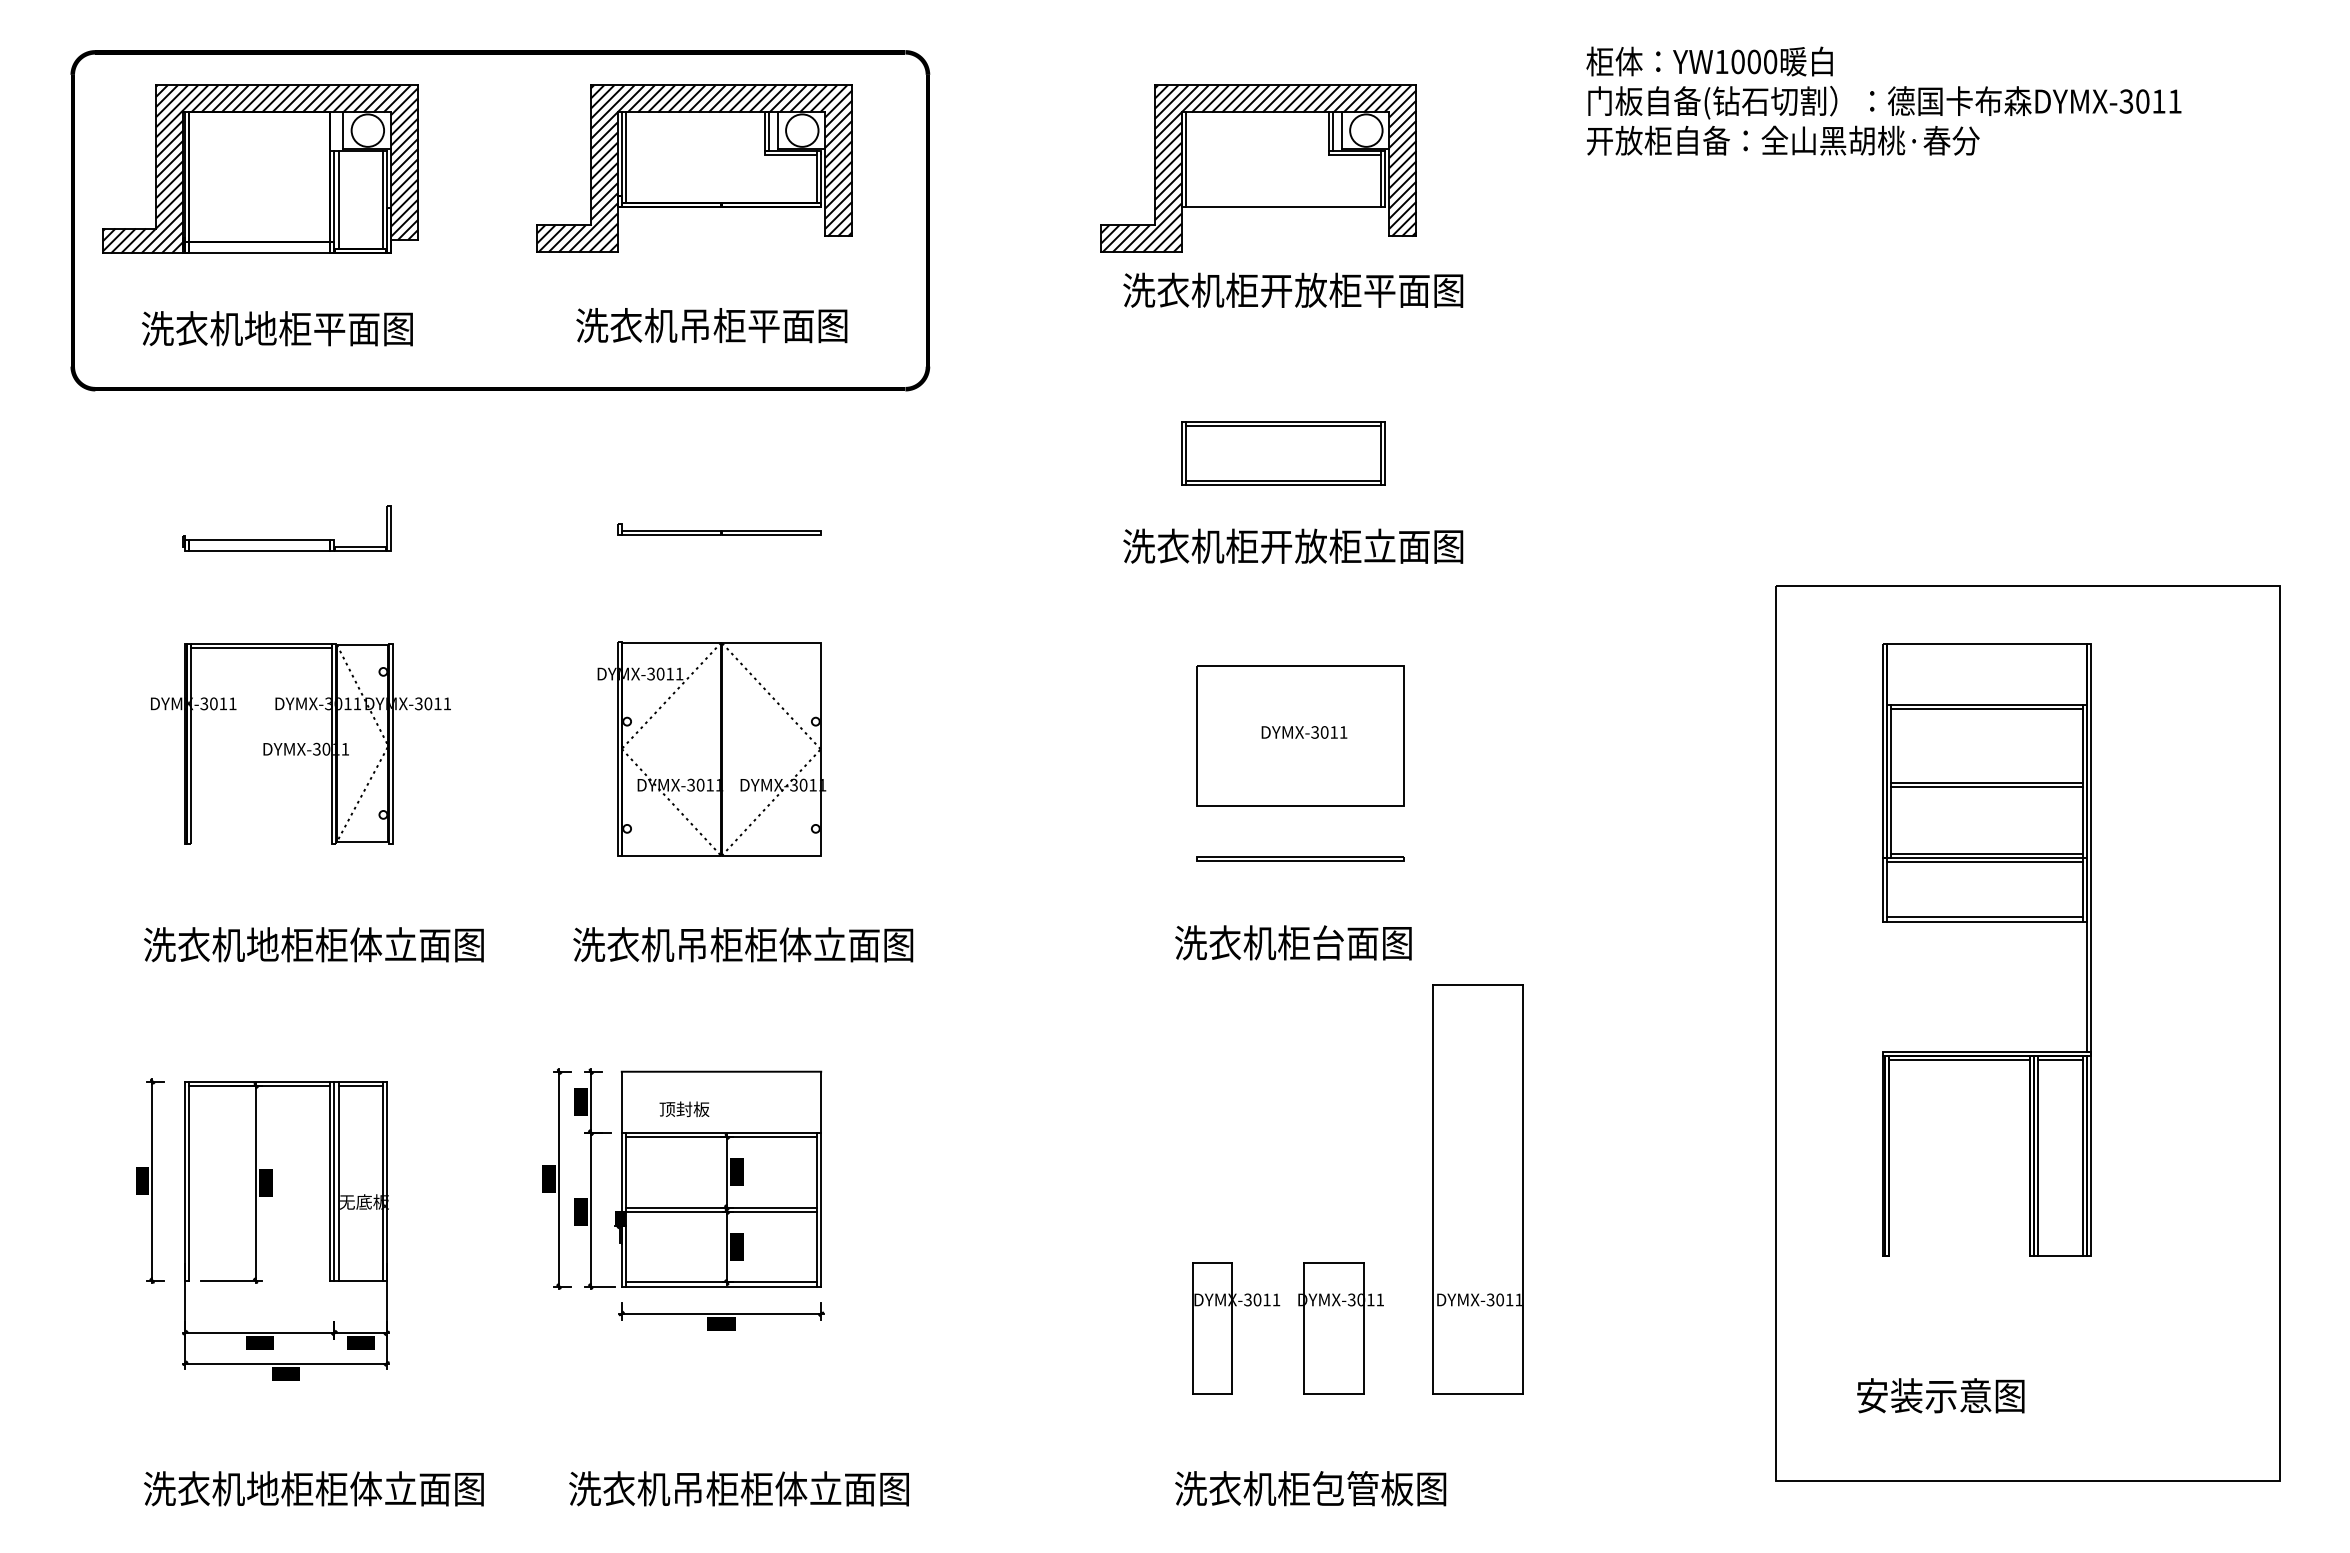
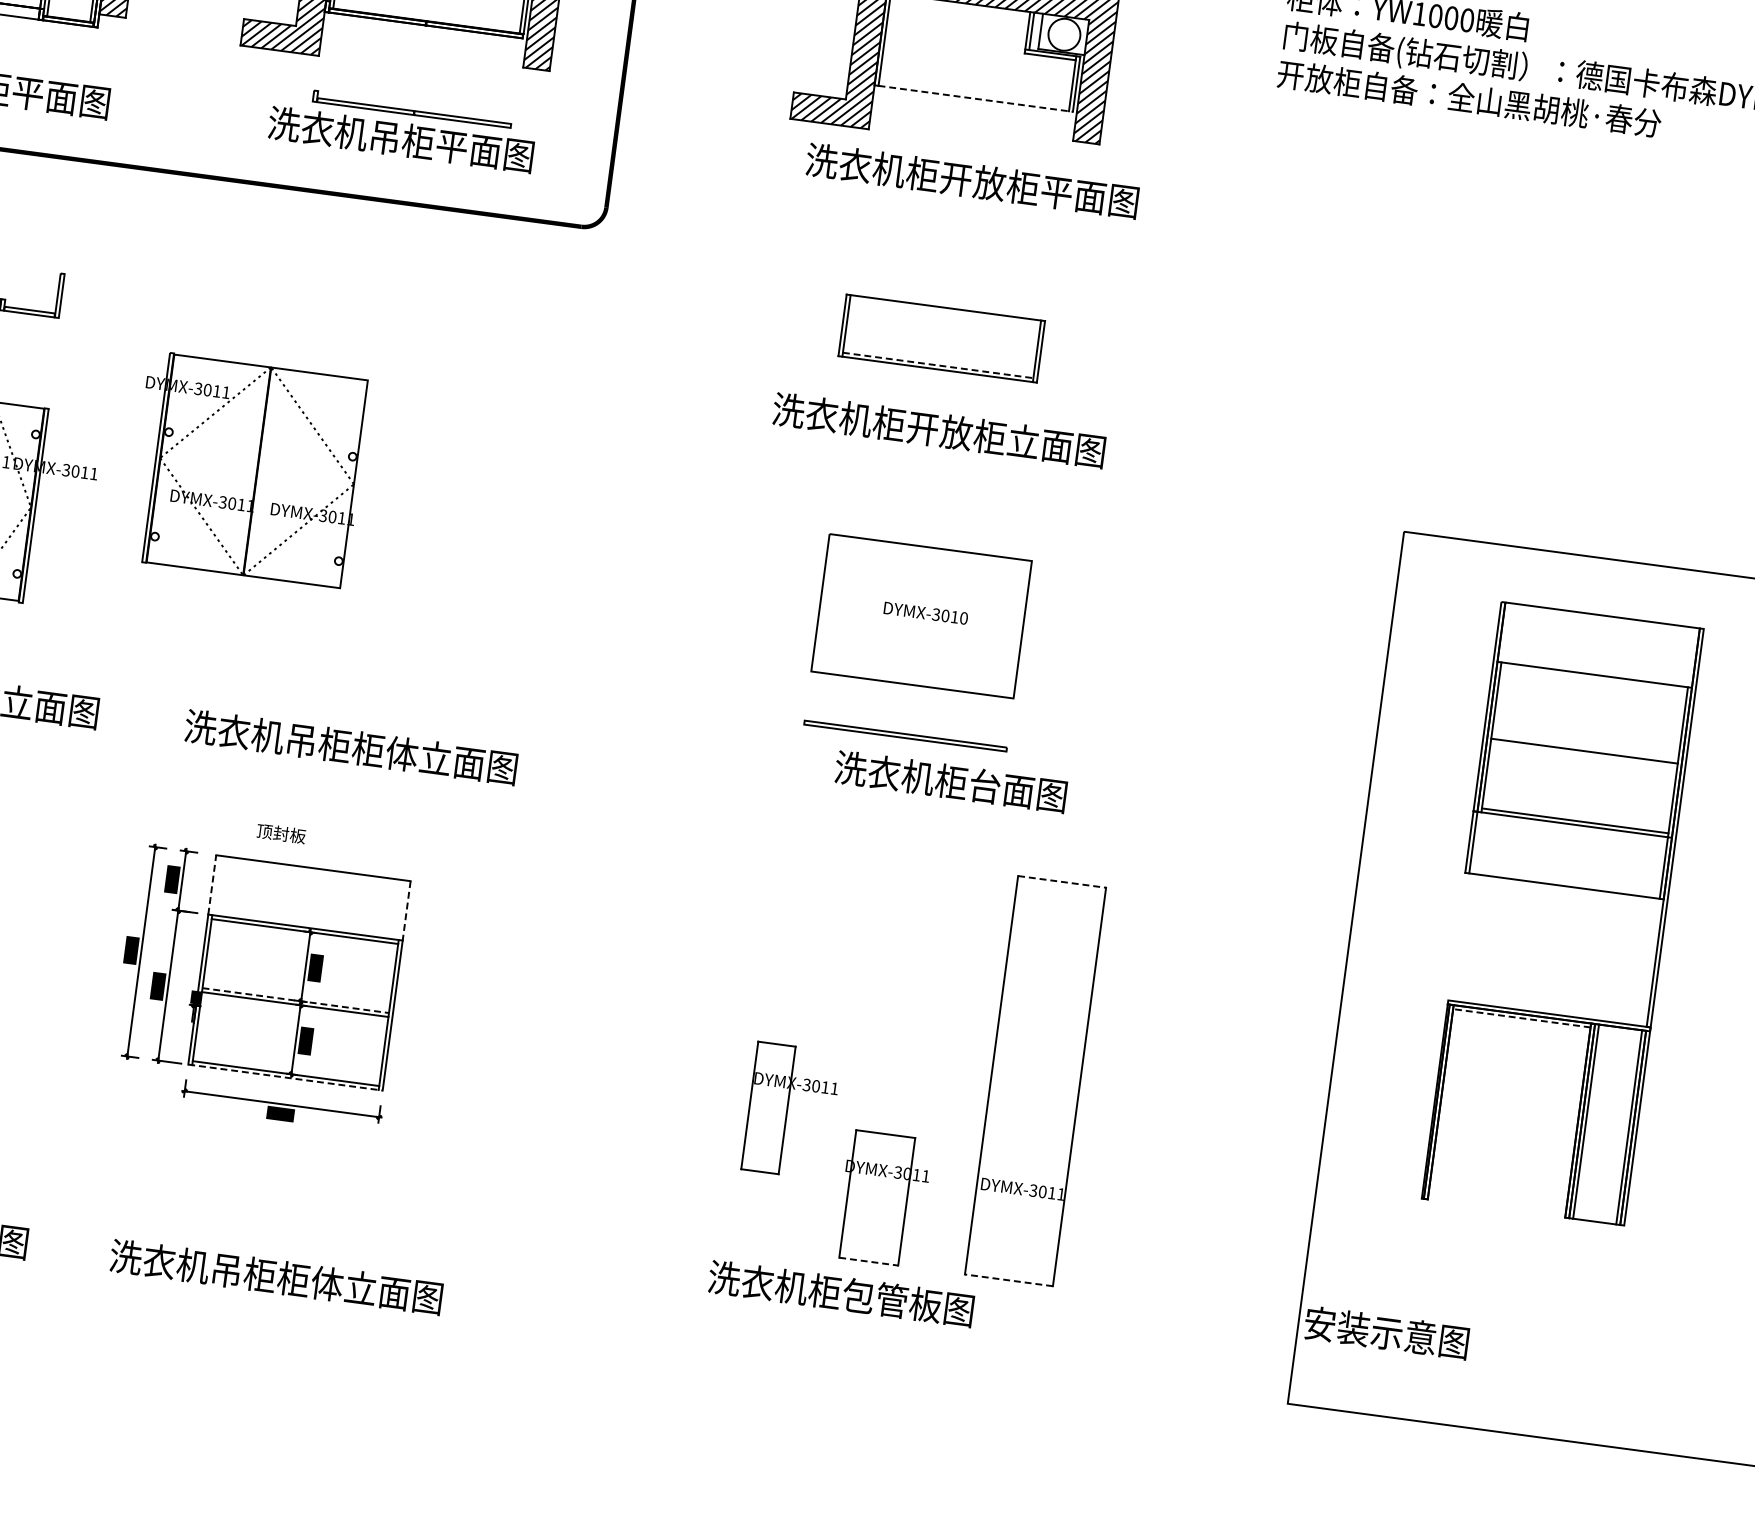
line: (1285, 207) -> (975, 99), solid -> dashed
line: (1283, 425) -> (945, 311), removed
line: (1283, 480) -> (938, 365), solid -> dashed
part: (719, 529) -> (412, 109), moved
line: (1986, 708) -> (1593, 678), removed
text: (1343, 732) -> (963, 618), DYMX-3011 -> DYMX-3010
part: (711, 748) -> (247, 469), moved
line: (1986, 786) -> (1583, 754), removed
line: (1984, 862) -> (1571, 828), removed
line: (1984, 917) -> (1564, 882), removed
text: (1293, 942) -> (951, 781), moved
line: (1478, 984) -> (1062, 881), solid -> dashed
line: (1959, 1060) -> (1521, 1018), solid -> dashed
line: (2060, 1060) -> (1620, 1031), removed
line: (621, 1101) -> (212, 884), solid -> dashed
line: (821, 1102) -> (406, 911), solid -> dashed
text: (684, 1109) -> (281, 833), moved
line: (721, 1207) -> (295, 1000), solid -> dashed
line: (721, 1286) -> (285, 1077), solid -> dashed
part: (1236, 1328) -> (791, 1111), moved
line: (1334, 1393) -> (869, 1261), solid -> dashed
line: (1477, 1393) -> (1008, 1280), solid -> dashed
text: (1940, 1395) -> (1386, 1332), moved
text: (1310, 1488) -> (841, 1293), moved

